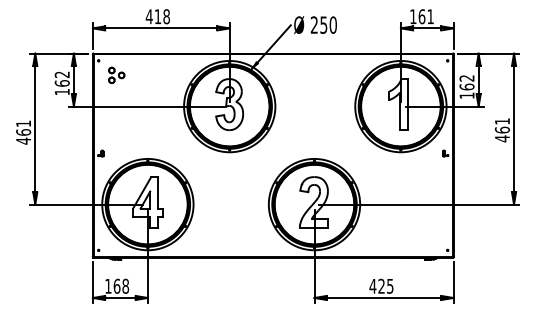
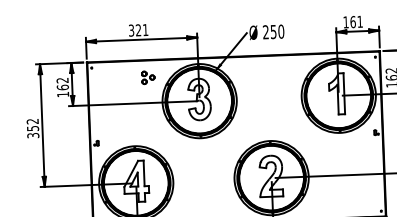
text: (157, 16) -> (138, 30), 418 -> 321
part: (116, 74) -> (148, 76), moved
text: (23, 132) -> (32, 128), 461 -> 352

